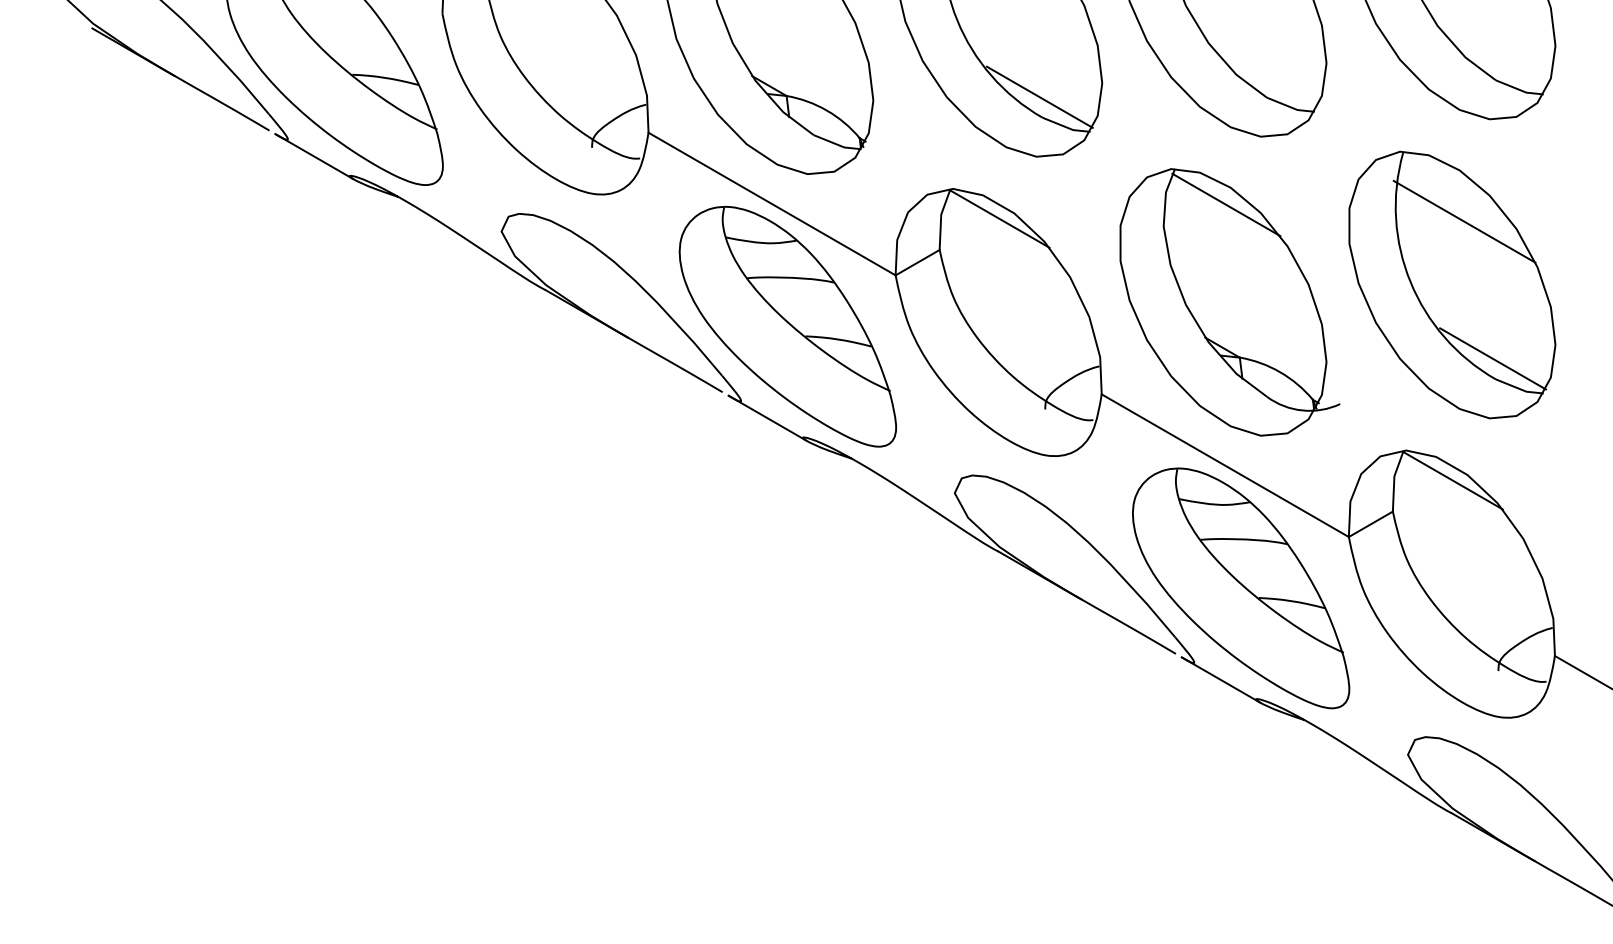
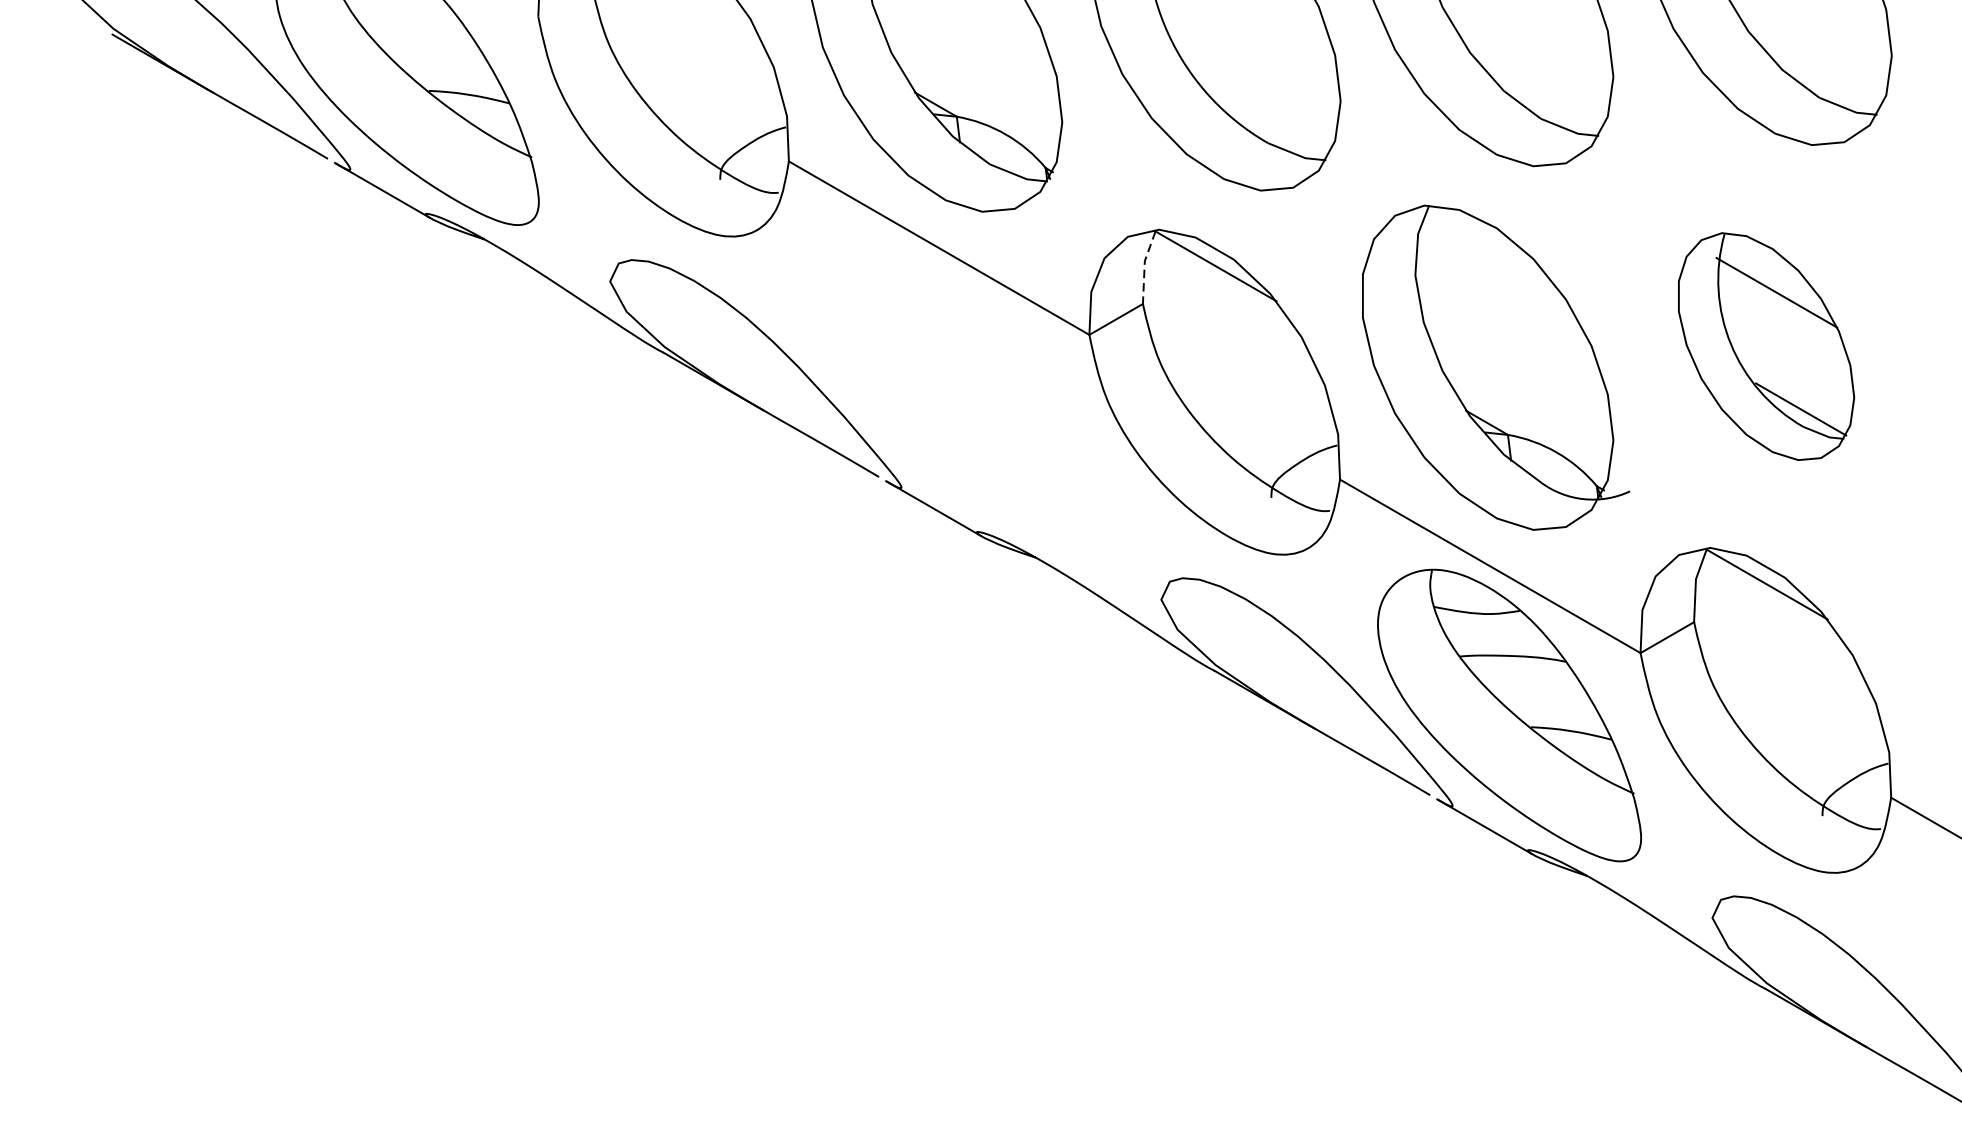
line: (1039, 96) -> (1264, 117), removed
line: (1226, 204) -> (1491, 248), removed
line: (941, 219) -> (1145, 266), solid -> dashed
part: (1452, 284) -> (1766, 345), size x0.7
part: (787, 326) -> (957, 397), removed

